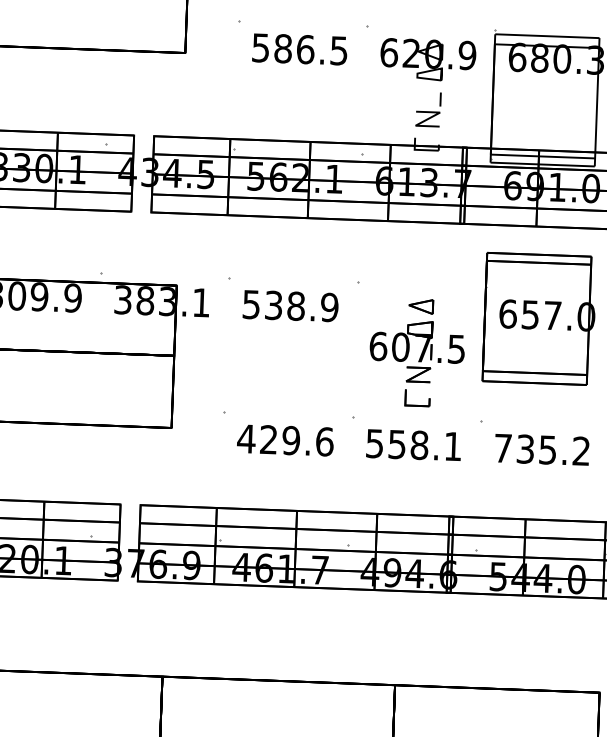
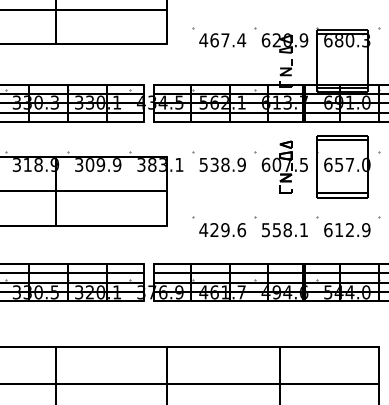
text: (299, 49) -> (222, 40), 586.5 -> 467.4
part: (416, 351) -> (284, 166), moved
text: (542, 450) -> (347, 230), 735.2 -> 612.9

